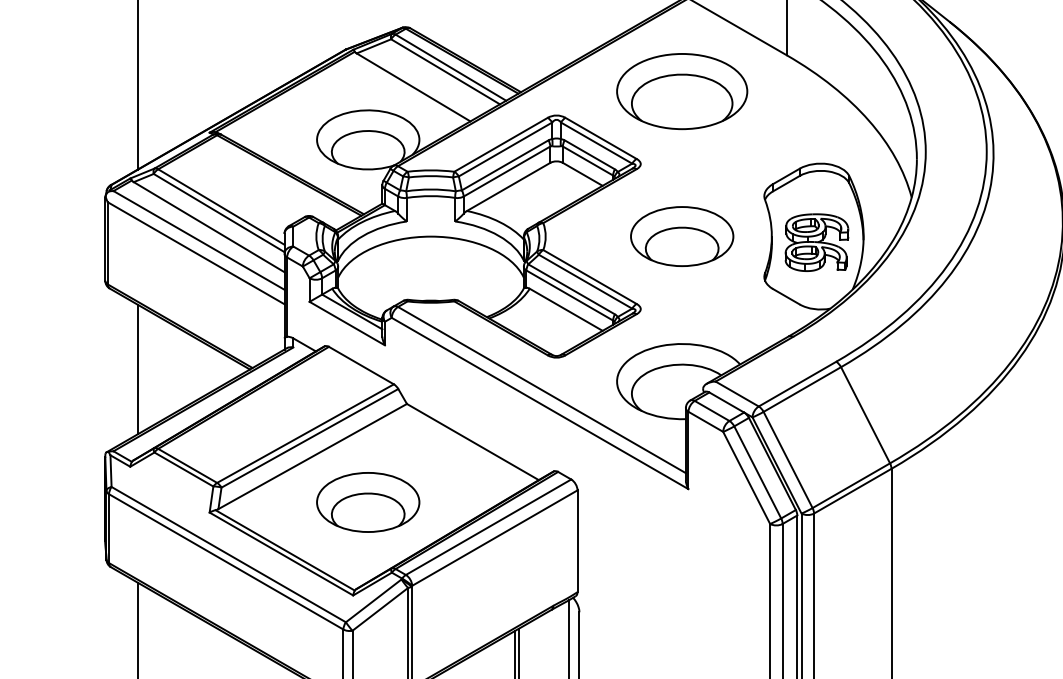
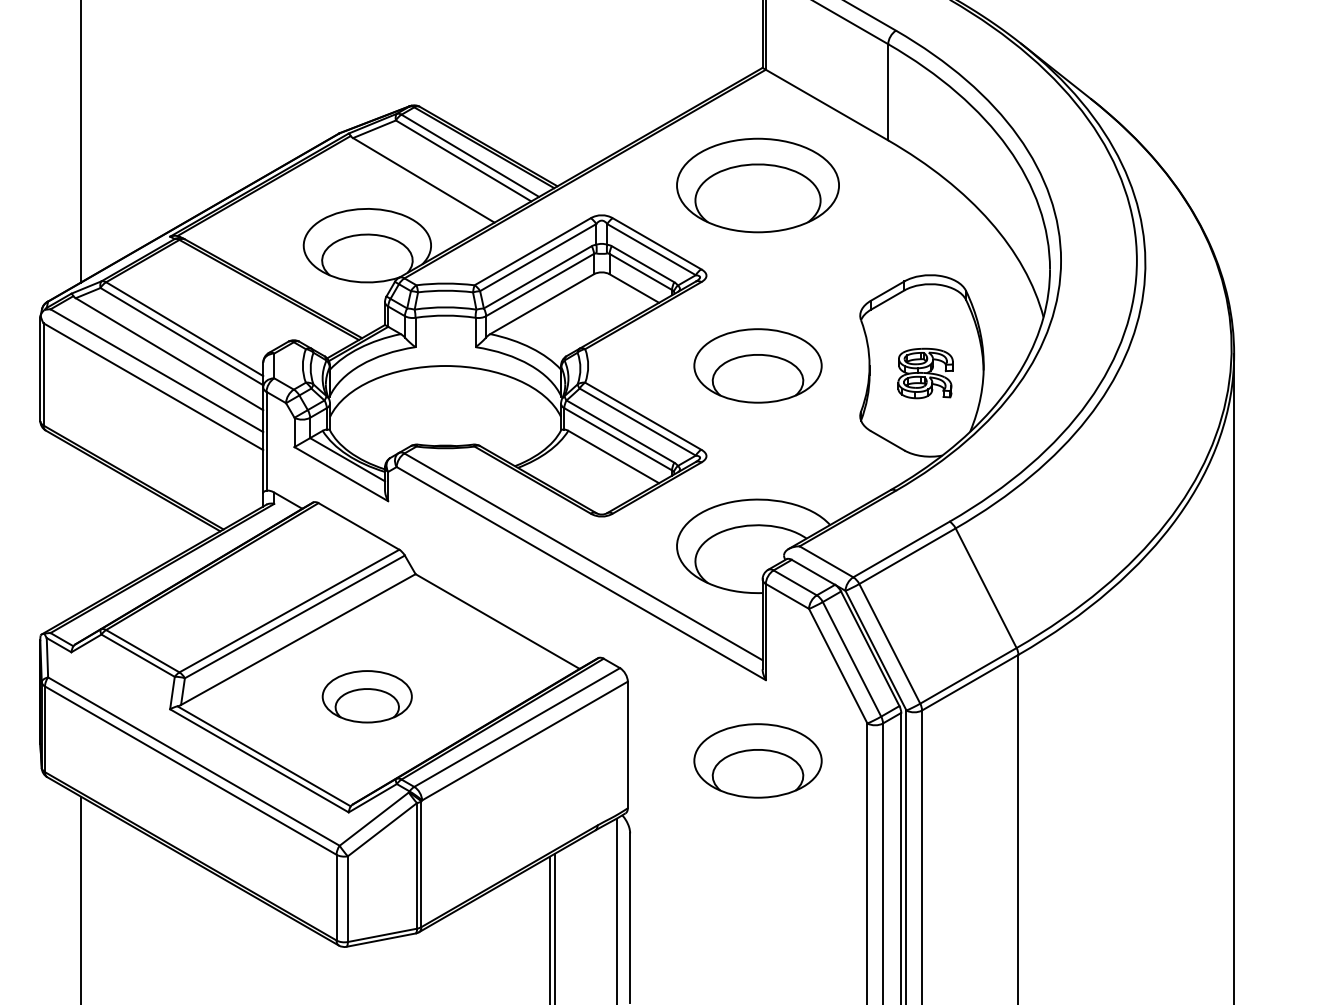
part: (816, 242) -> (925, 373), size x0.7
line: (137, 368) -> (80, 530), removed
part: (367, 502) -> (366, 696), size x0.7
part: (681, 553) -> (757, 760), added

